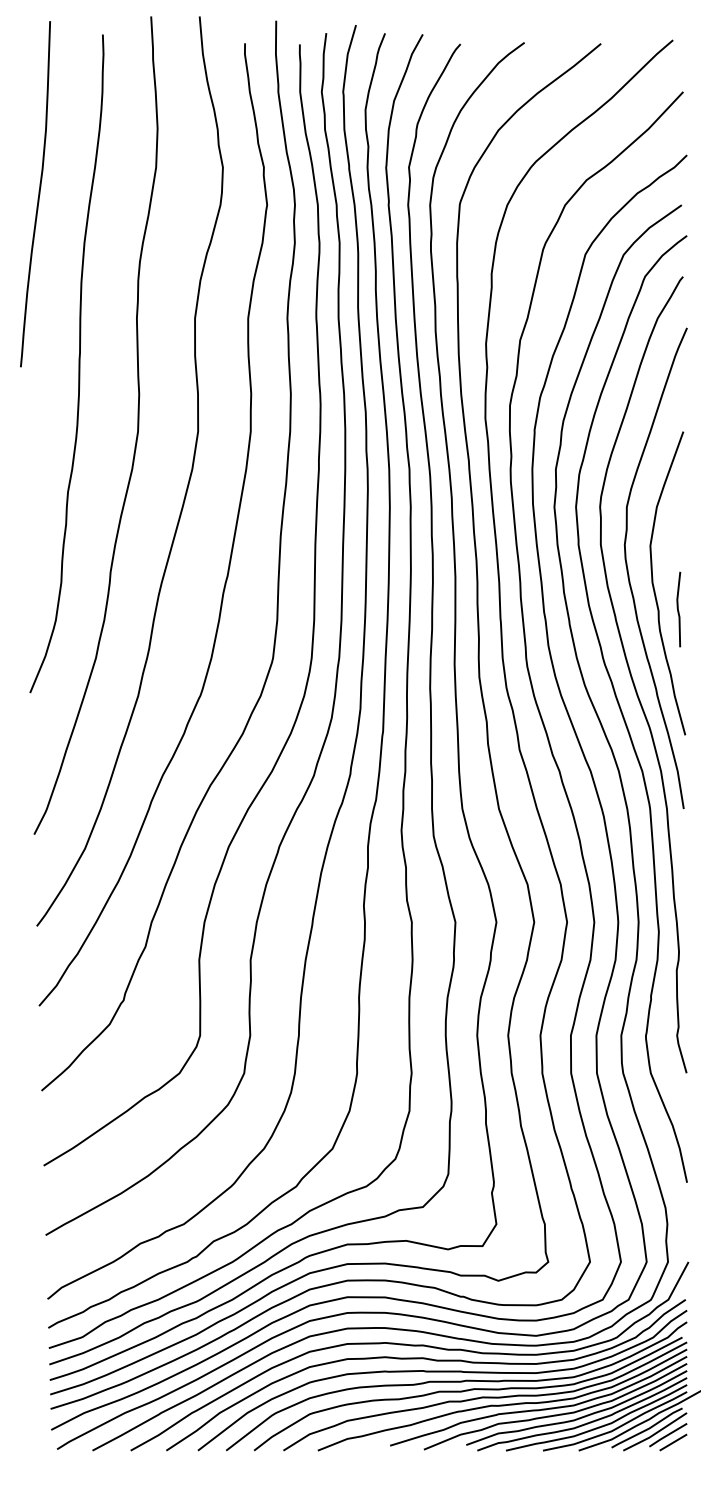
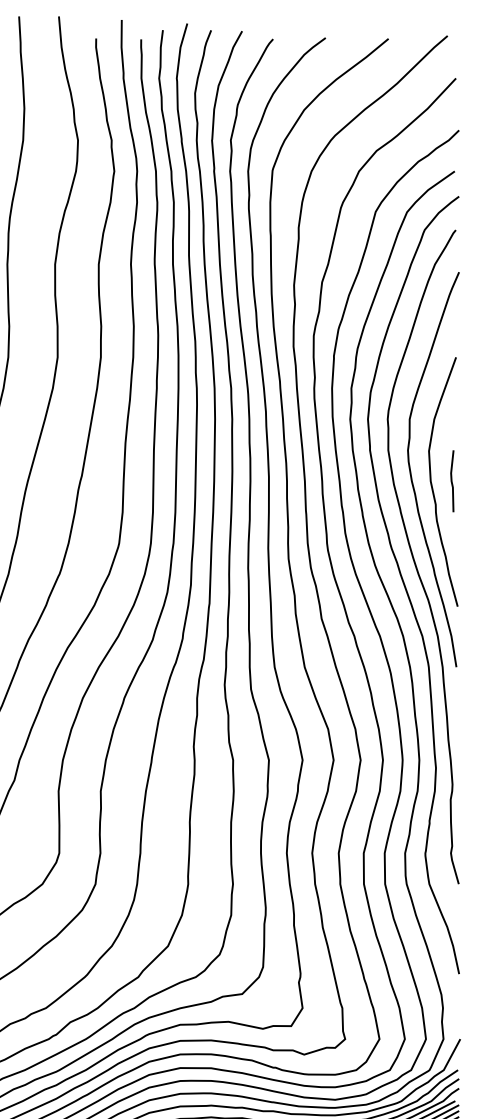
line: (678, 609) -> (452, 481), moved

